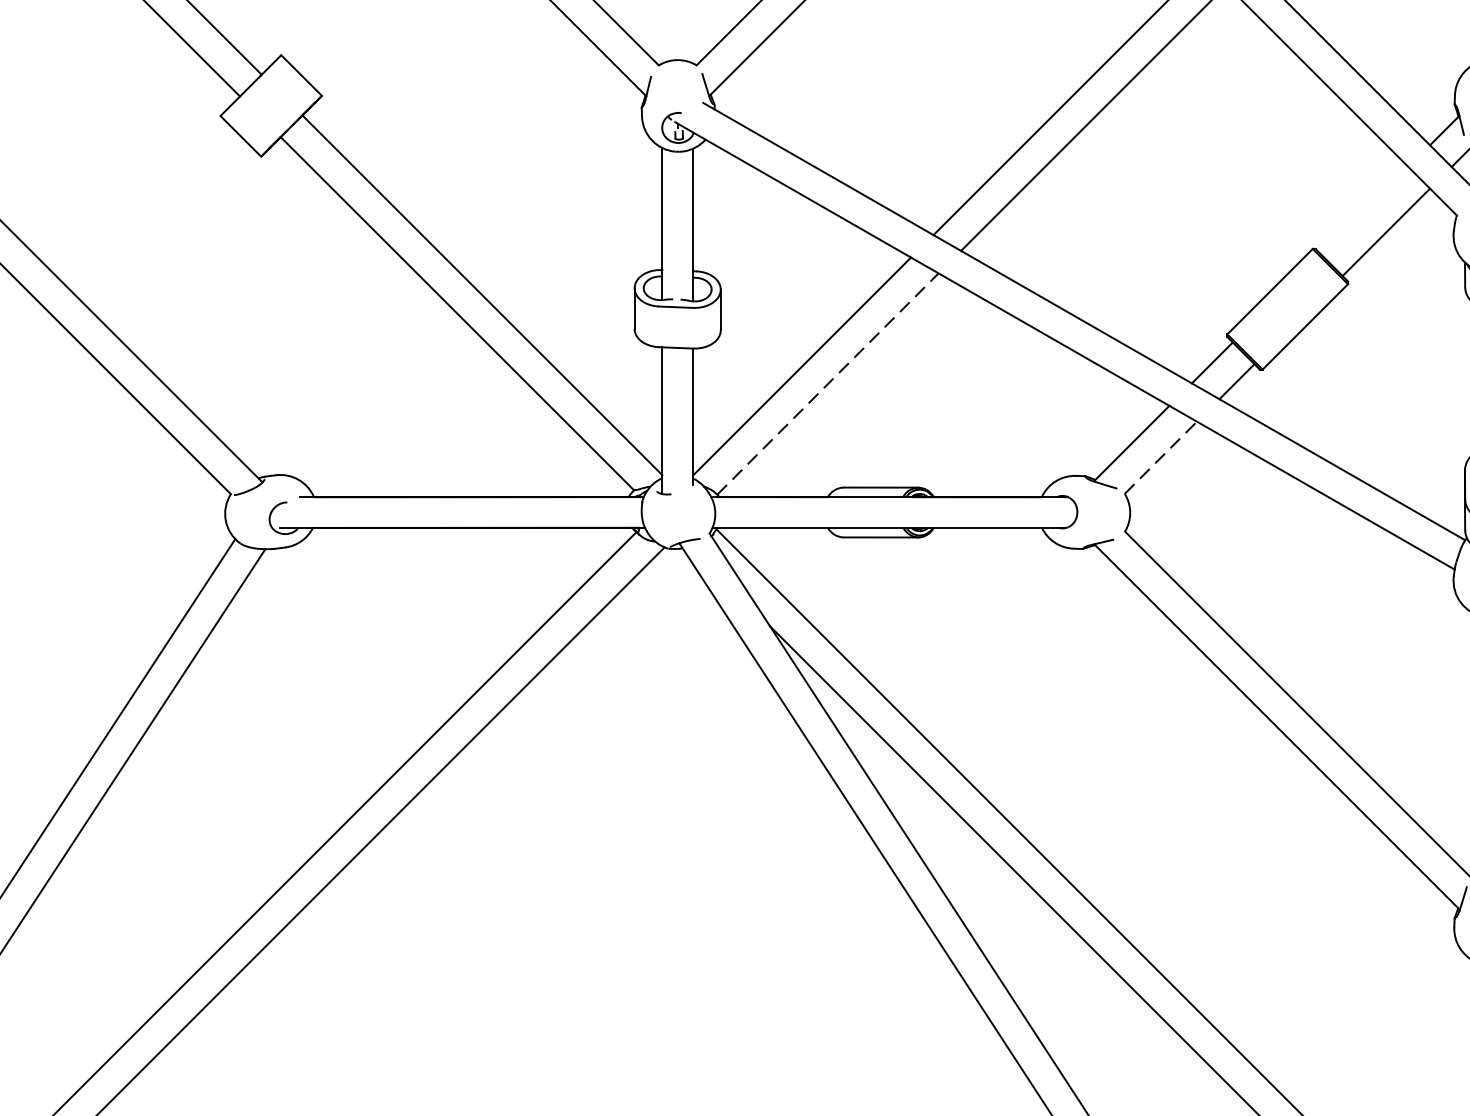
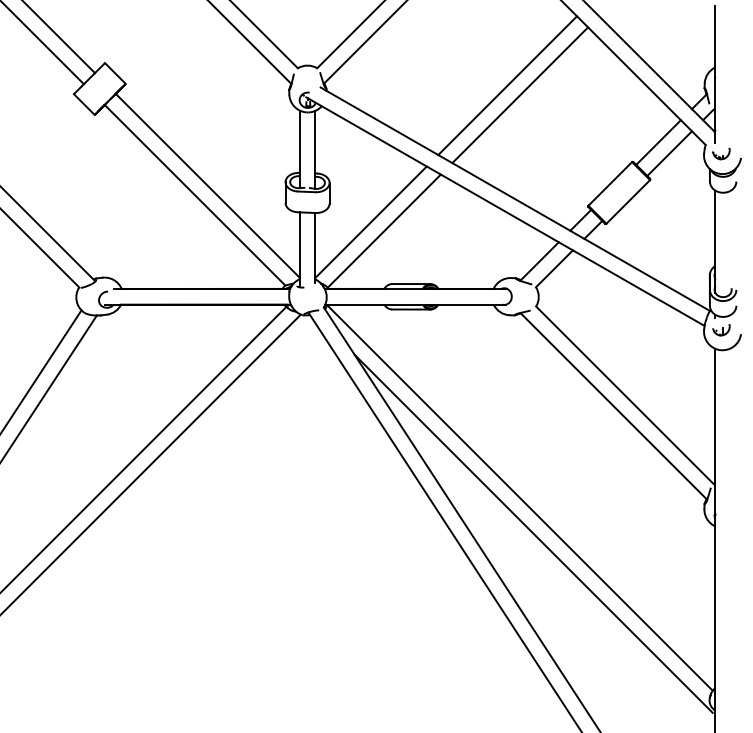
line: (1364, 210) -> (658, 142), added
line: (828, 384) -> (384, 231), dashed -> solid
line: (1160, 457) -> (554, 268), dashed -> solid

